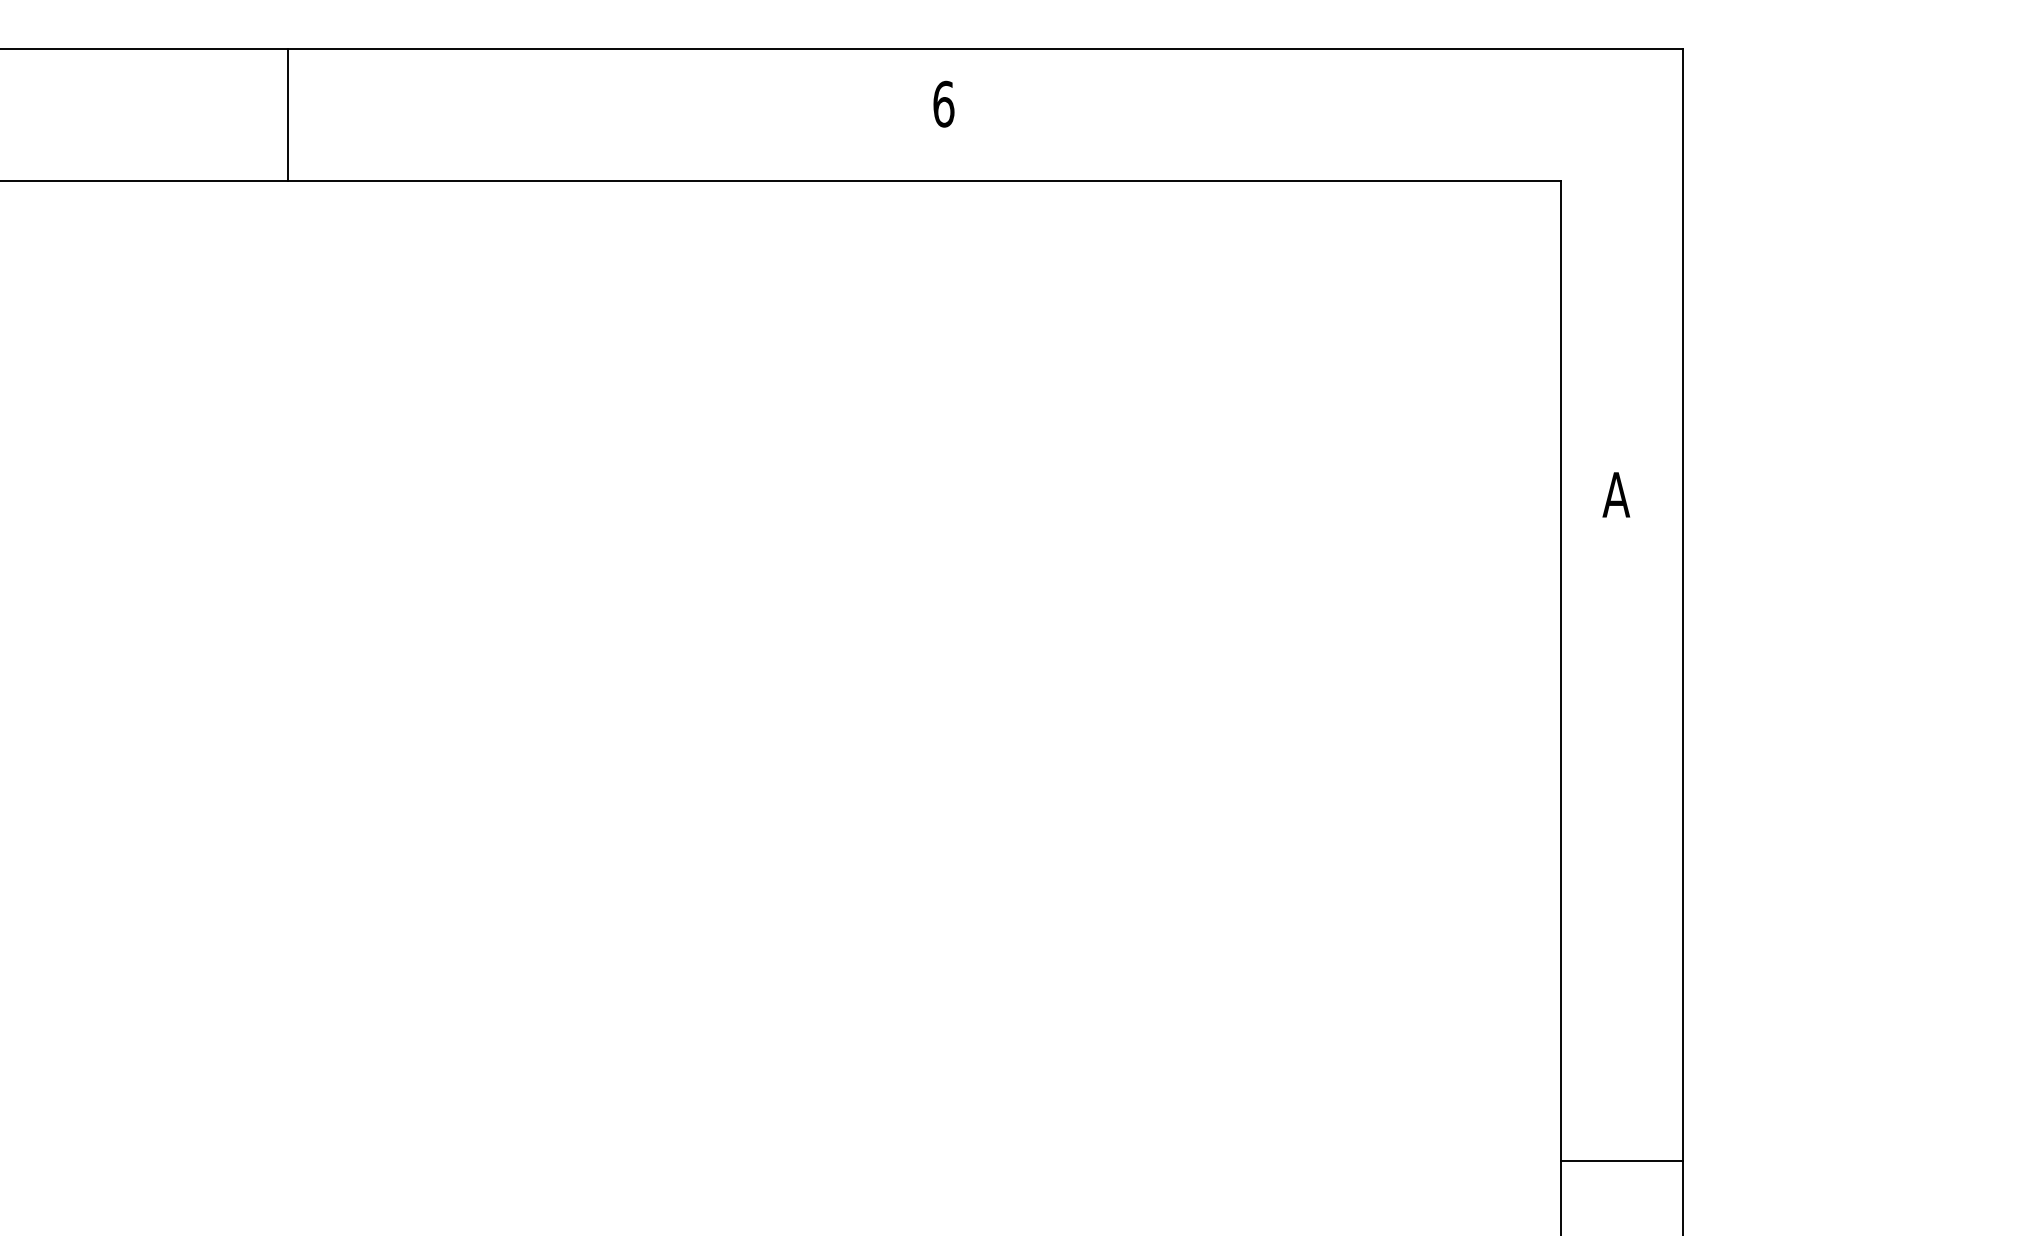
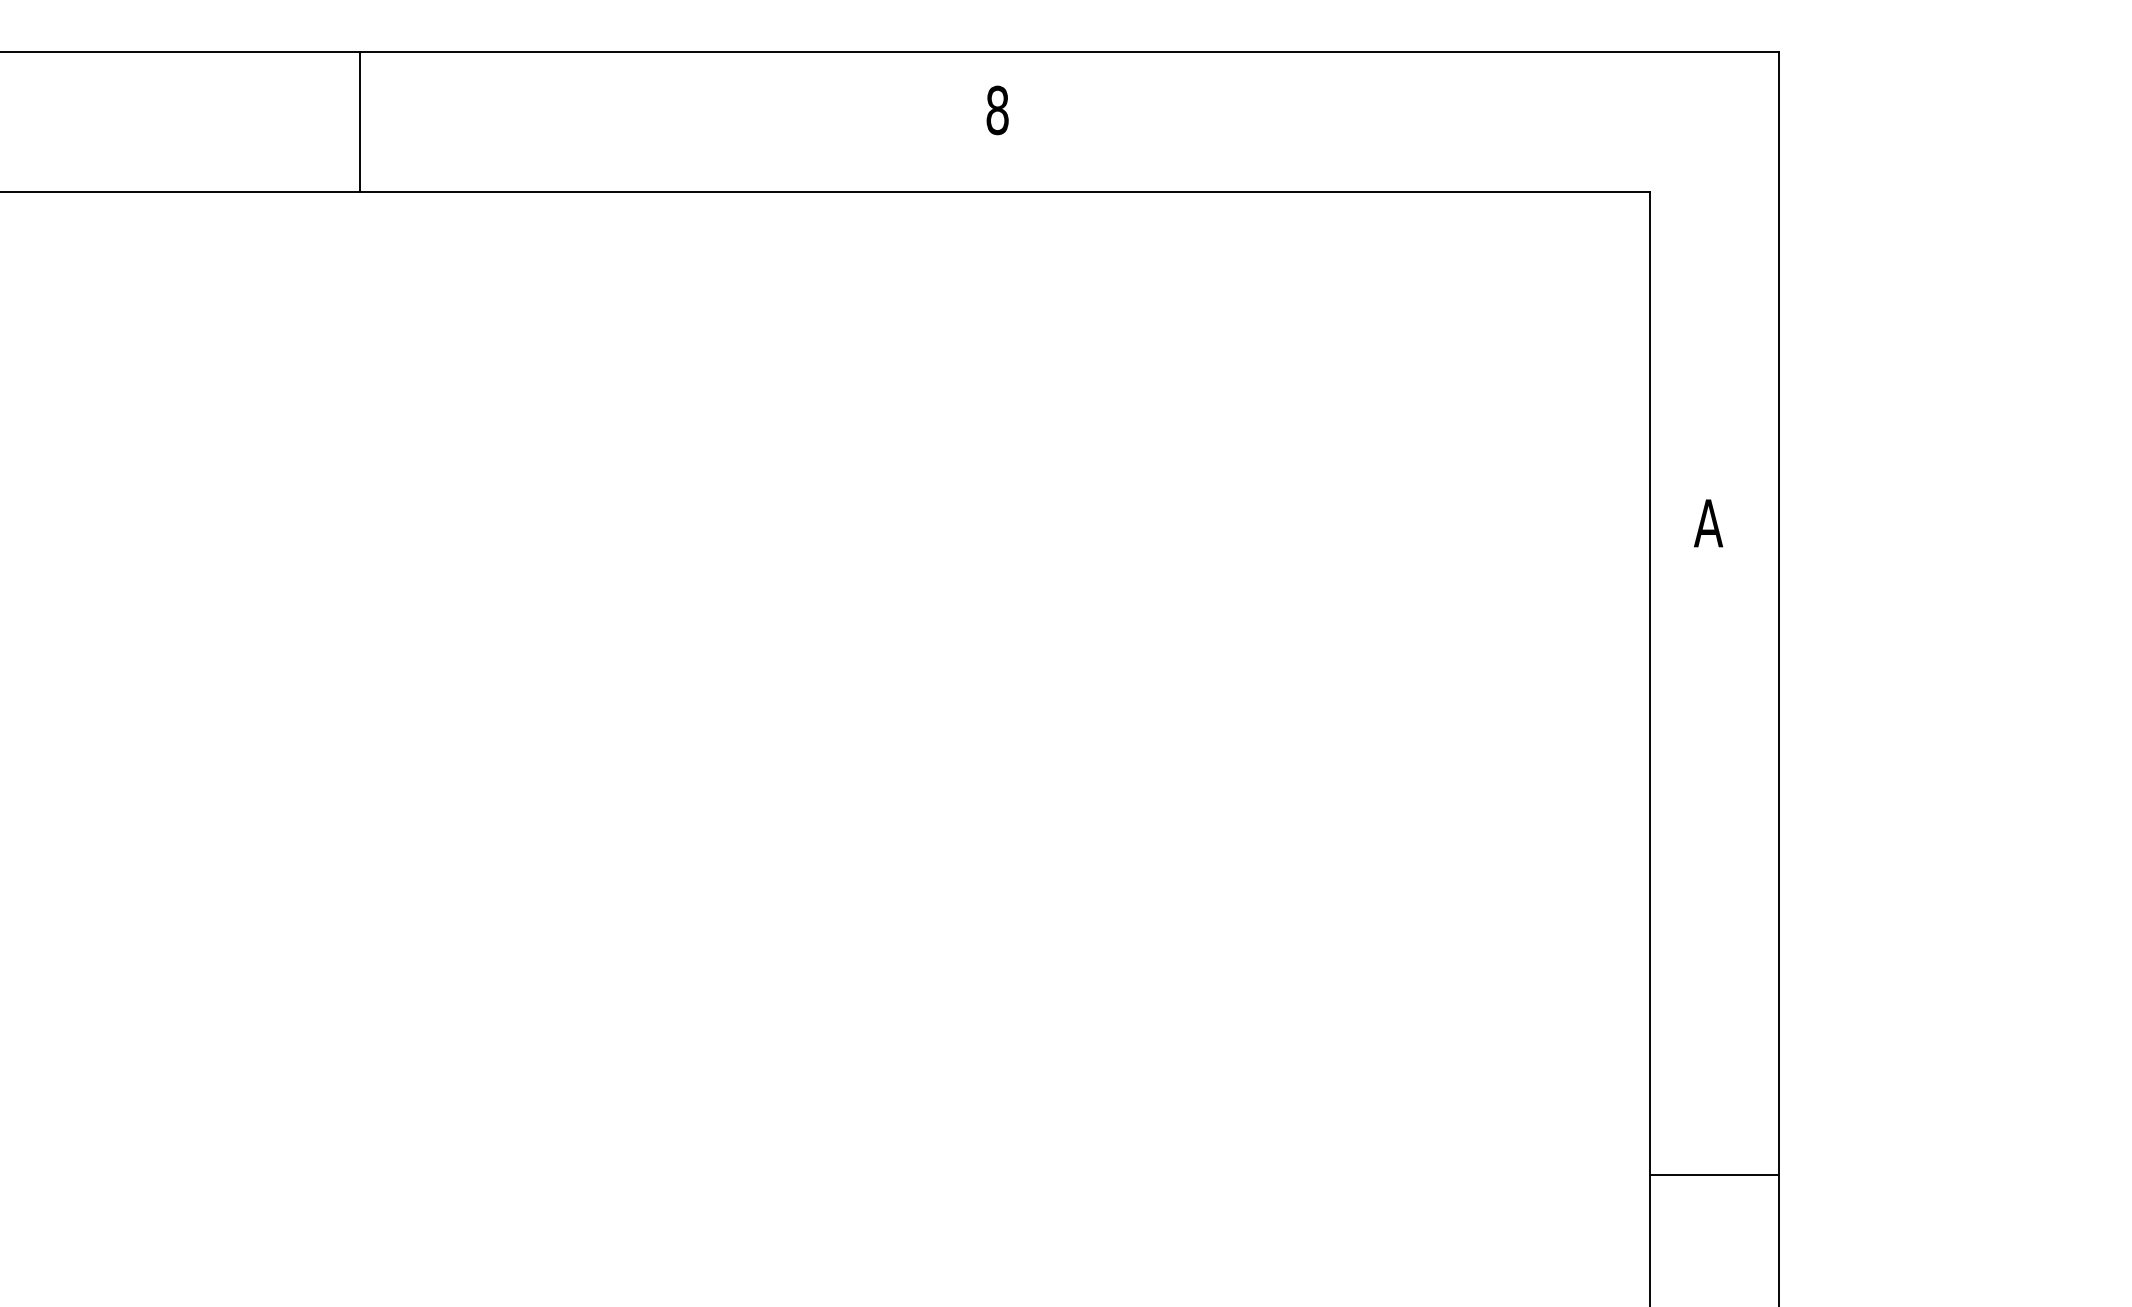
text: (943, 103) -> (997, 109), 6 -> 8
line: (287, 115) -> (359, 122), moved
line: (1622, 1161) -> (1715, 1175), moved

